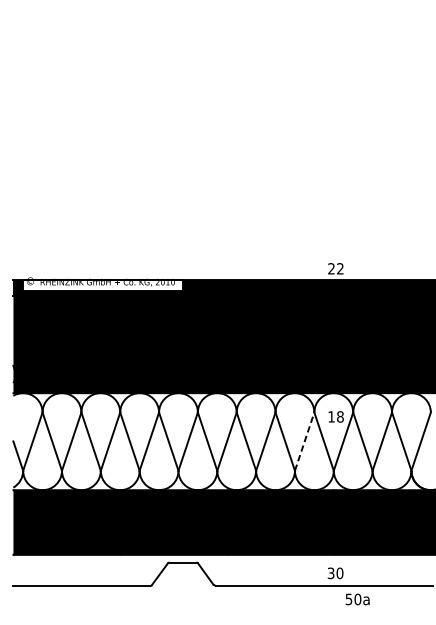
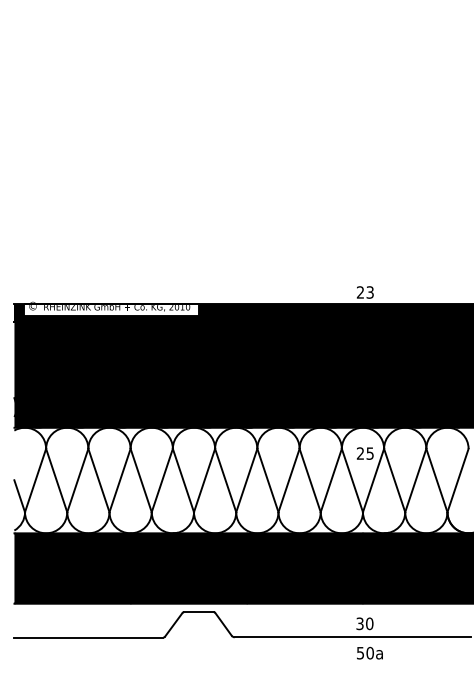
text: (339, 268) -> (369, 292), 22 -> 23
text: (335, 416) -> (364, 453), 18 -> 25
line: (304, 441) -> (331, 480), dashed -> solid
text: (357, 598) -> (369, 652), moved

